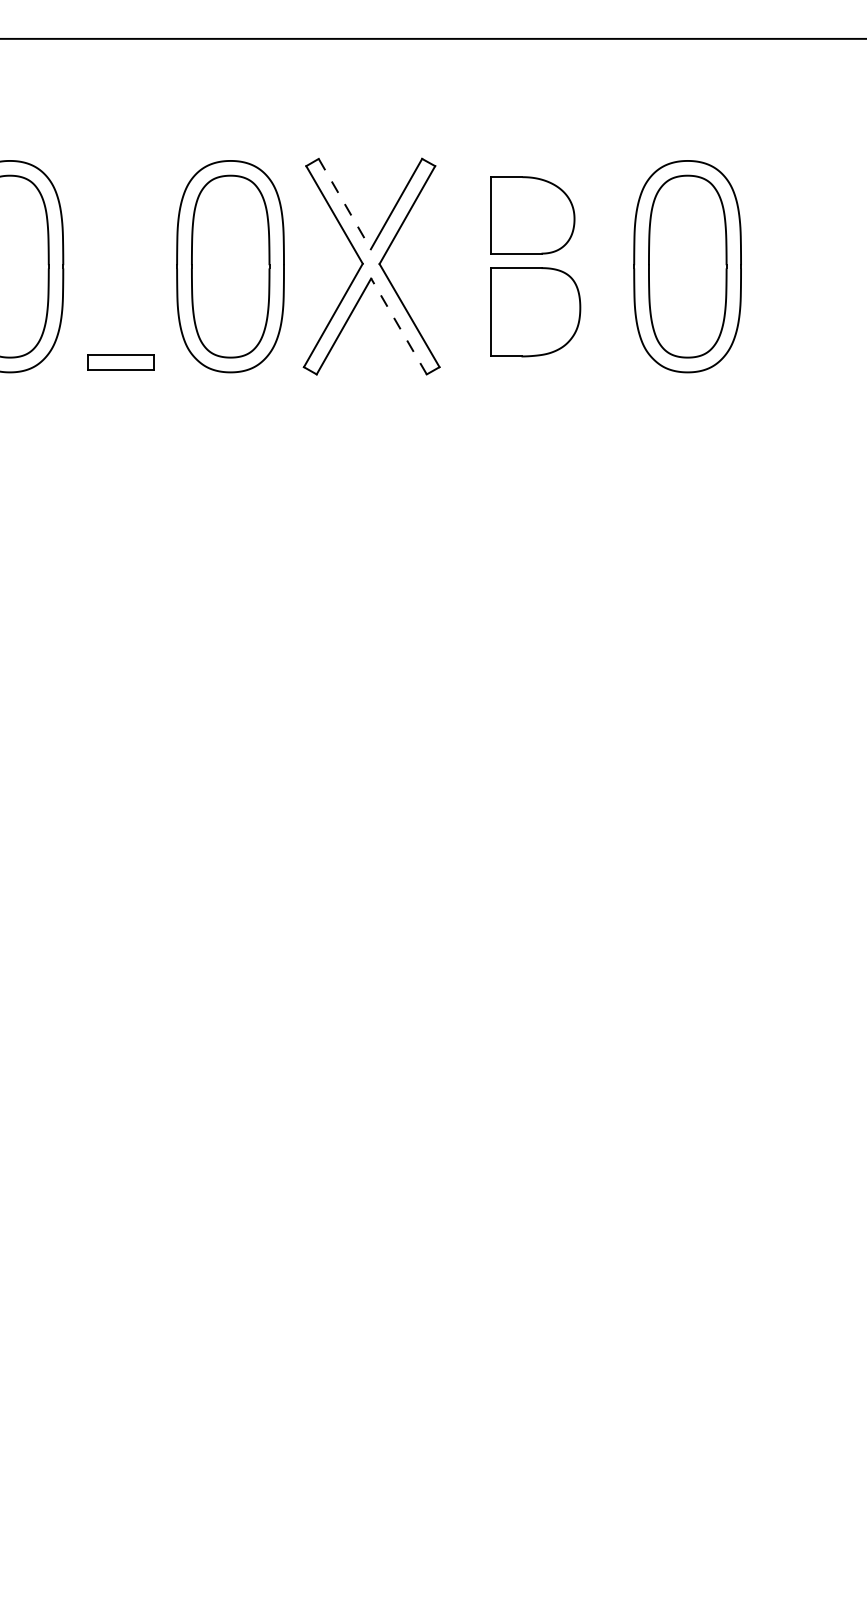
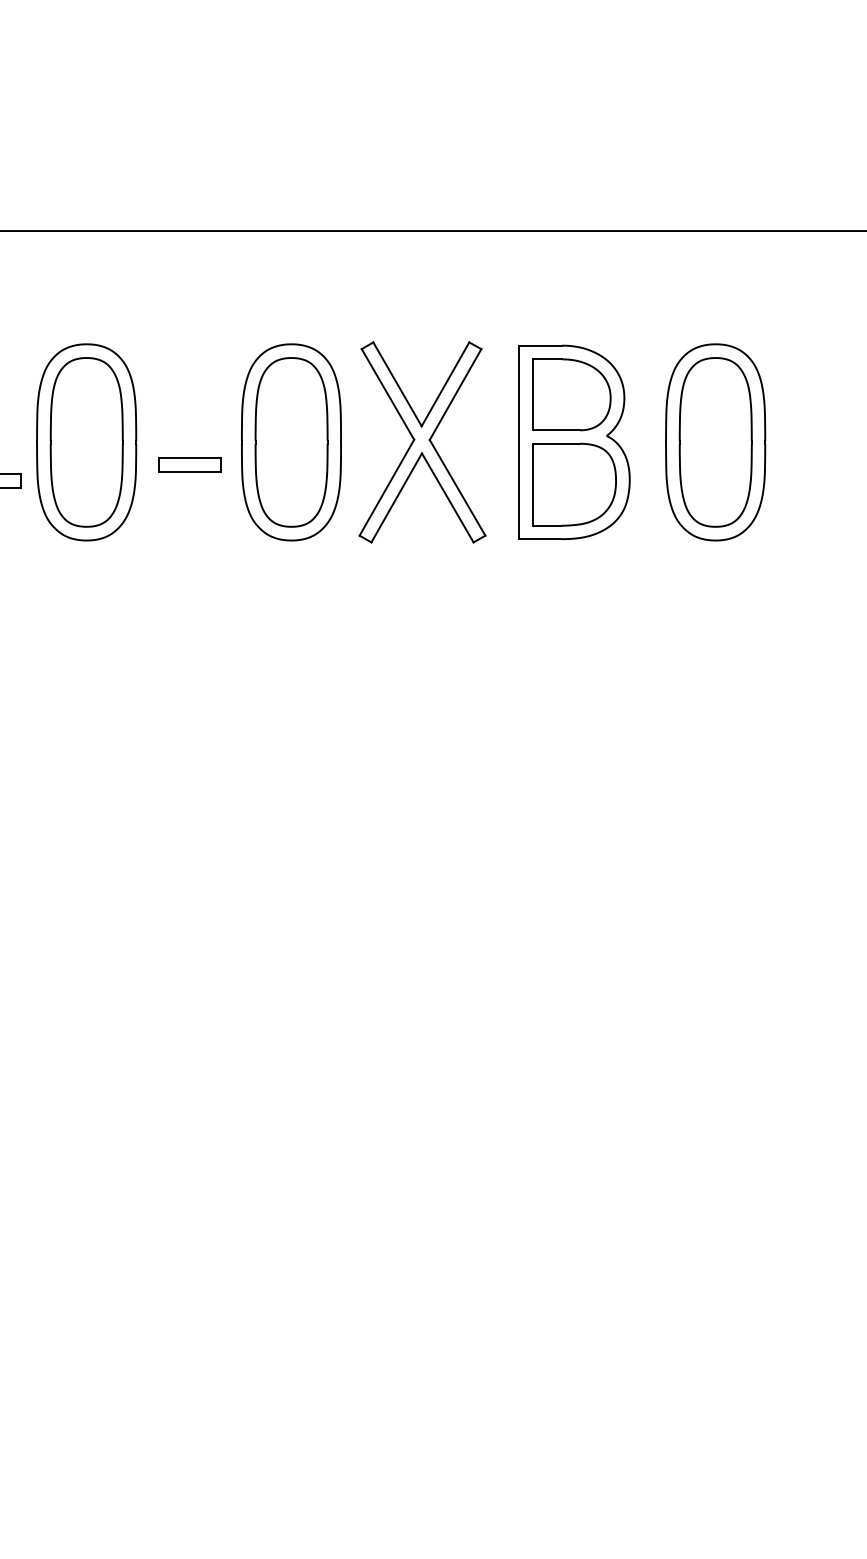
line: (344, 204) -> (397, 384), dashed -> solid
part: (535, 266) -> (574, 442), added
line: (398, 326) -> (447, 497), dashed -> solid
part: (120, 361) -> (189, 464), moved

